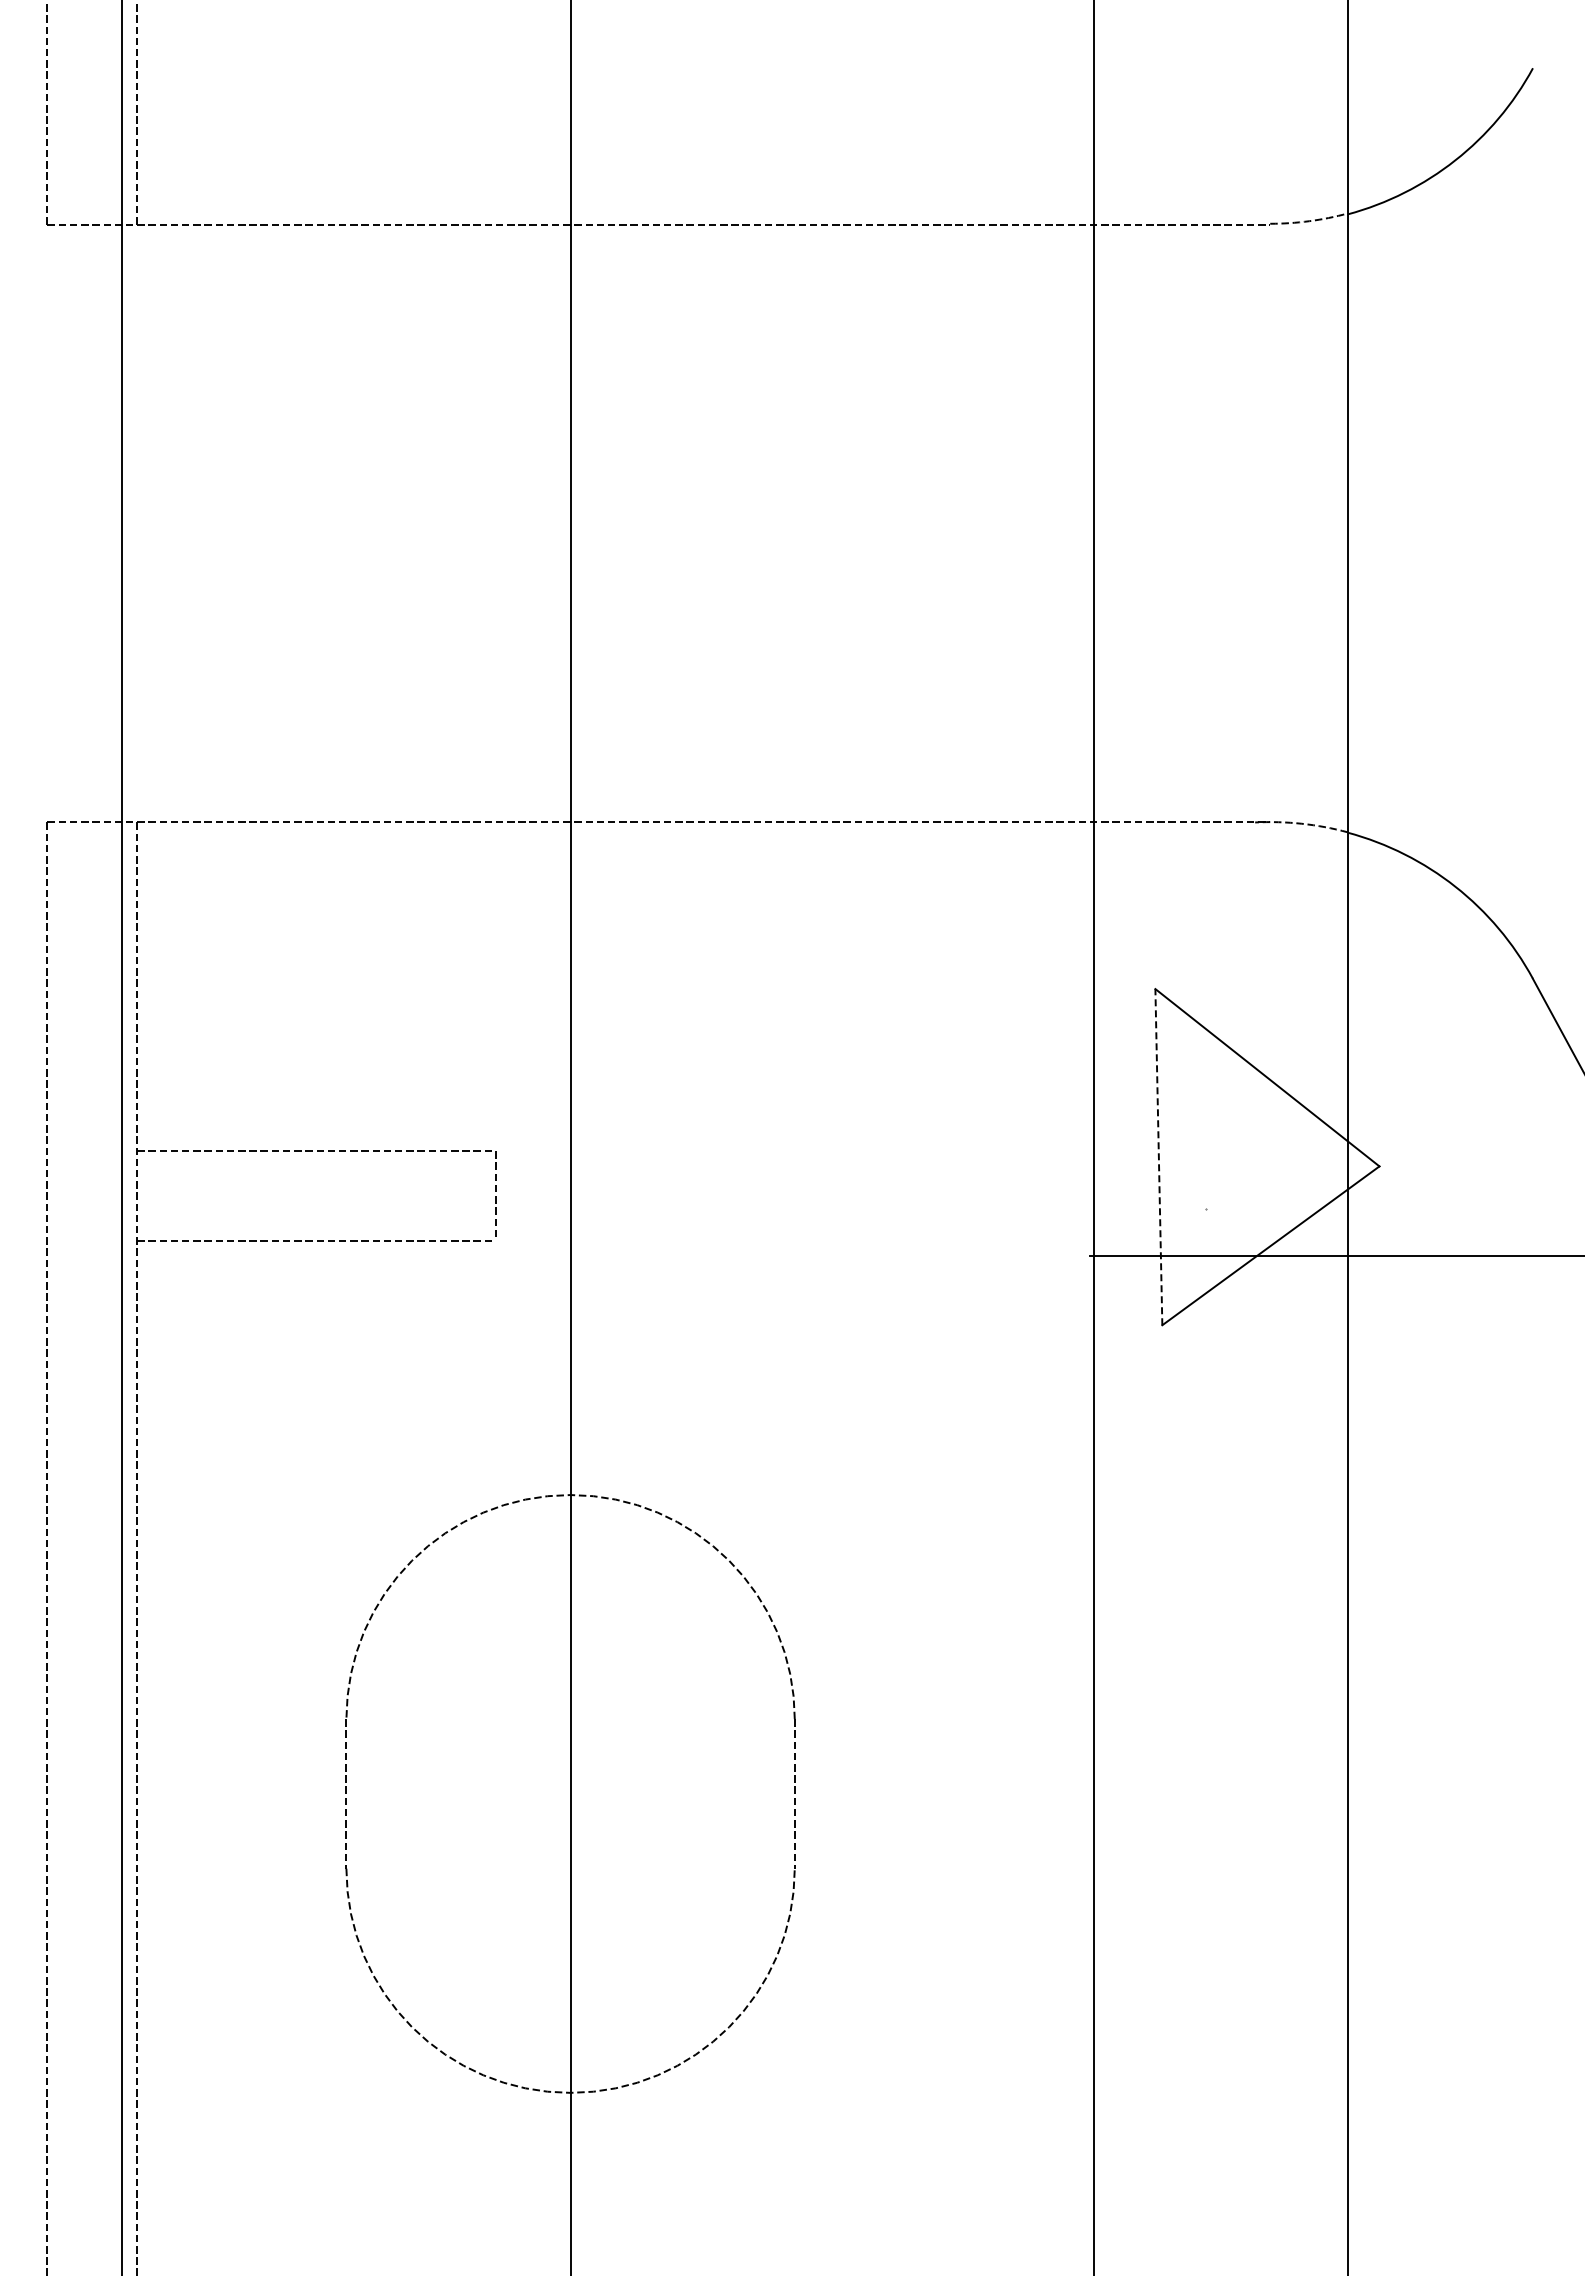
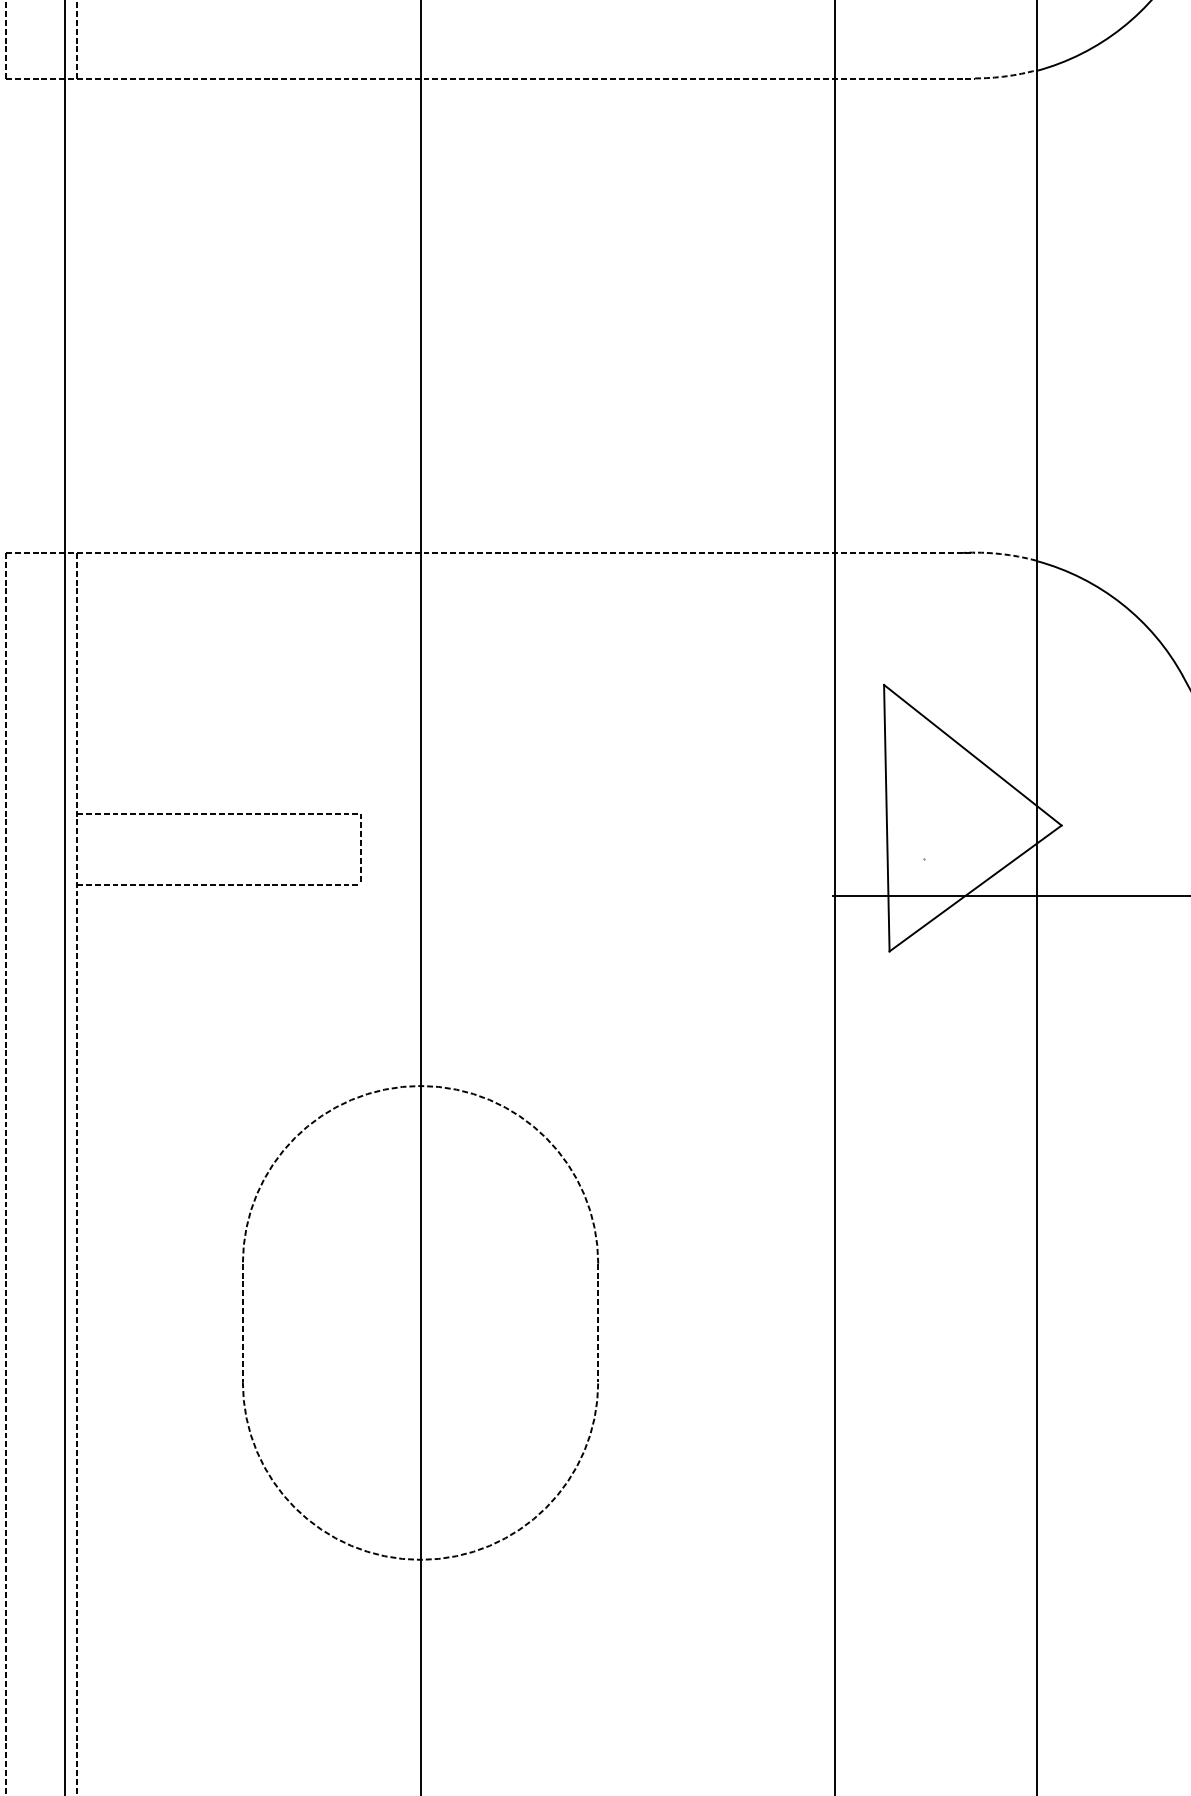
line: (1158, 1156) -> (886, 817), dashed -> solid

